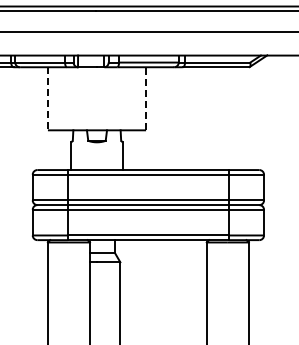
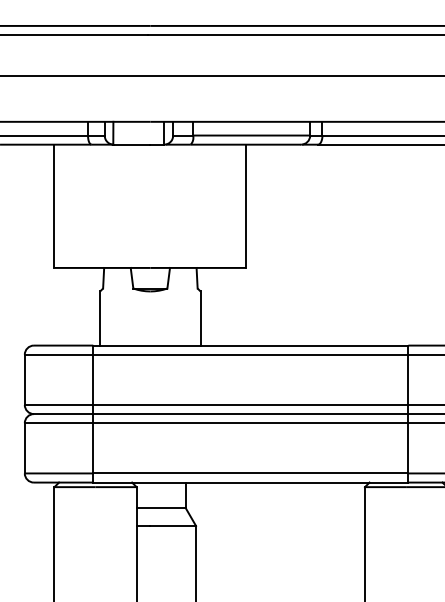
line: (47, 98) -> (53, 205), dashed -> solid
line: (146, 98) -> (247, 205), dashed -> solid

